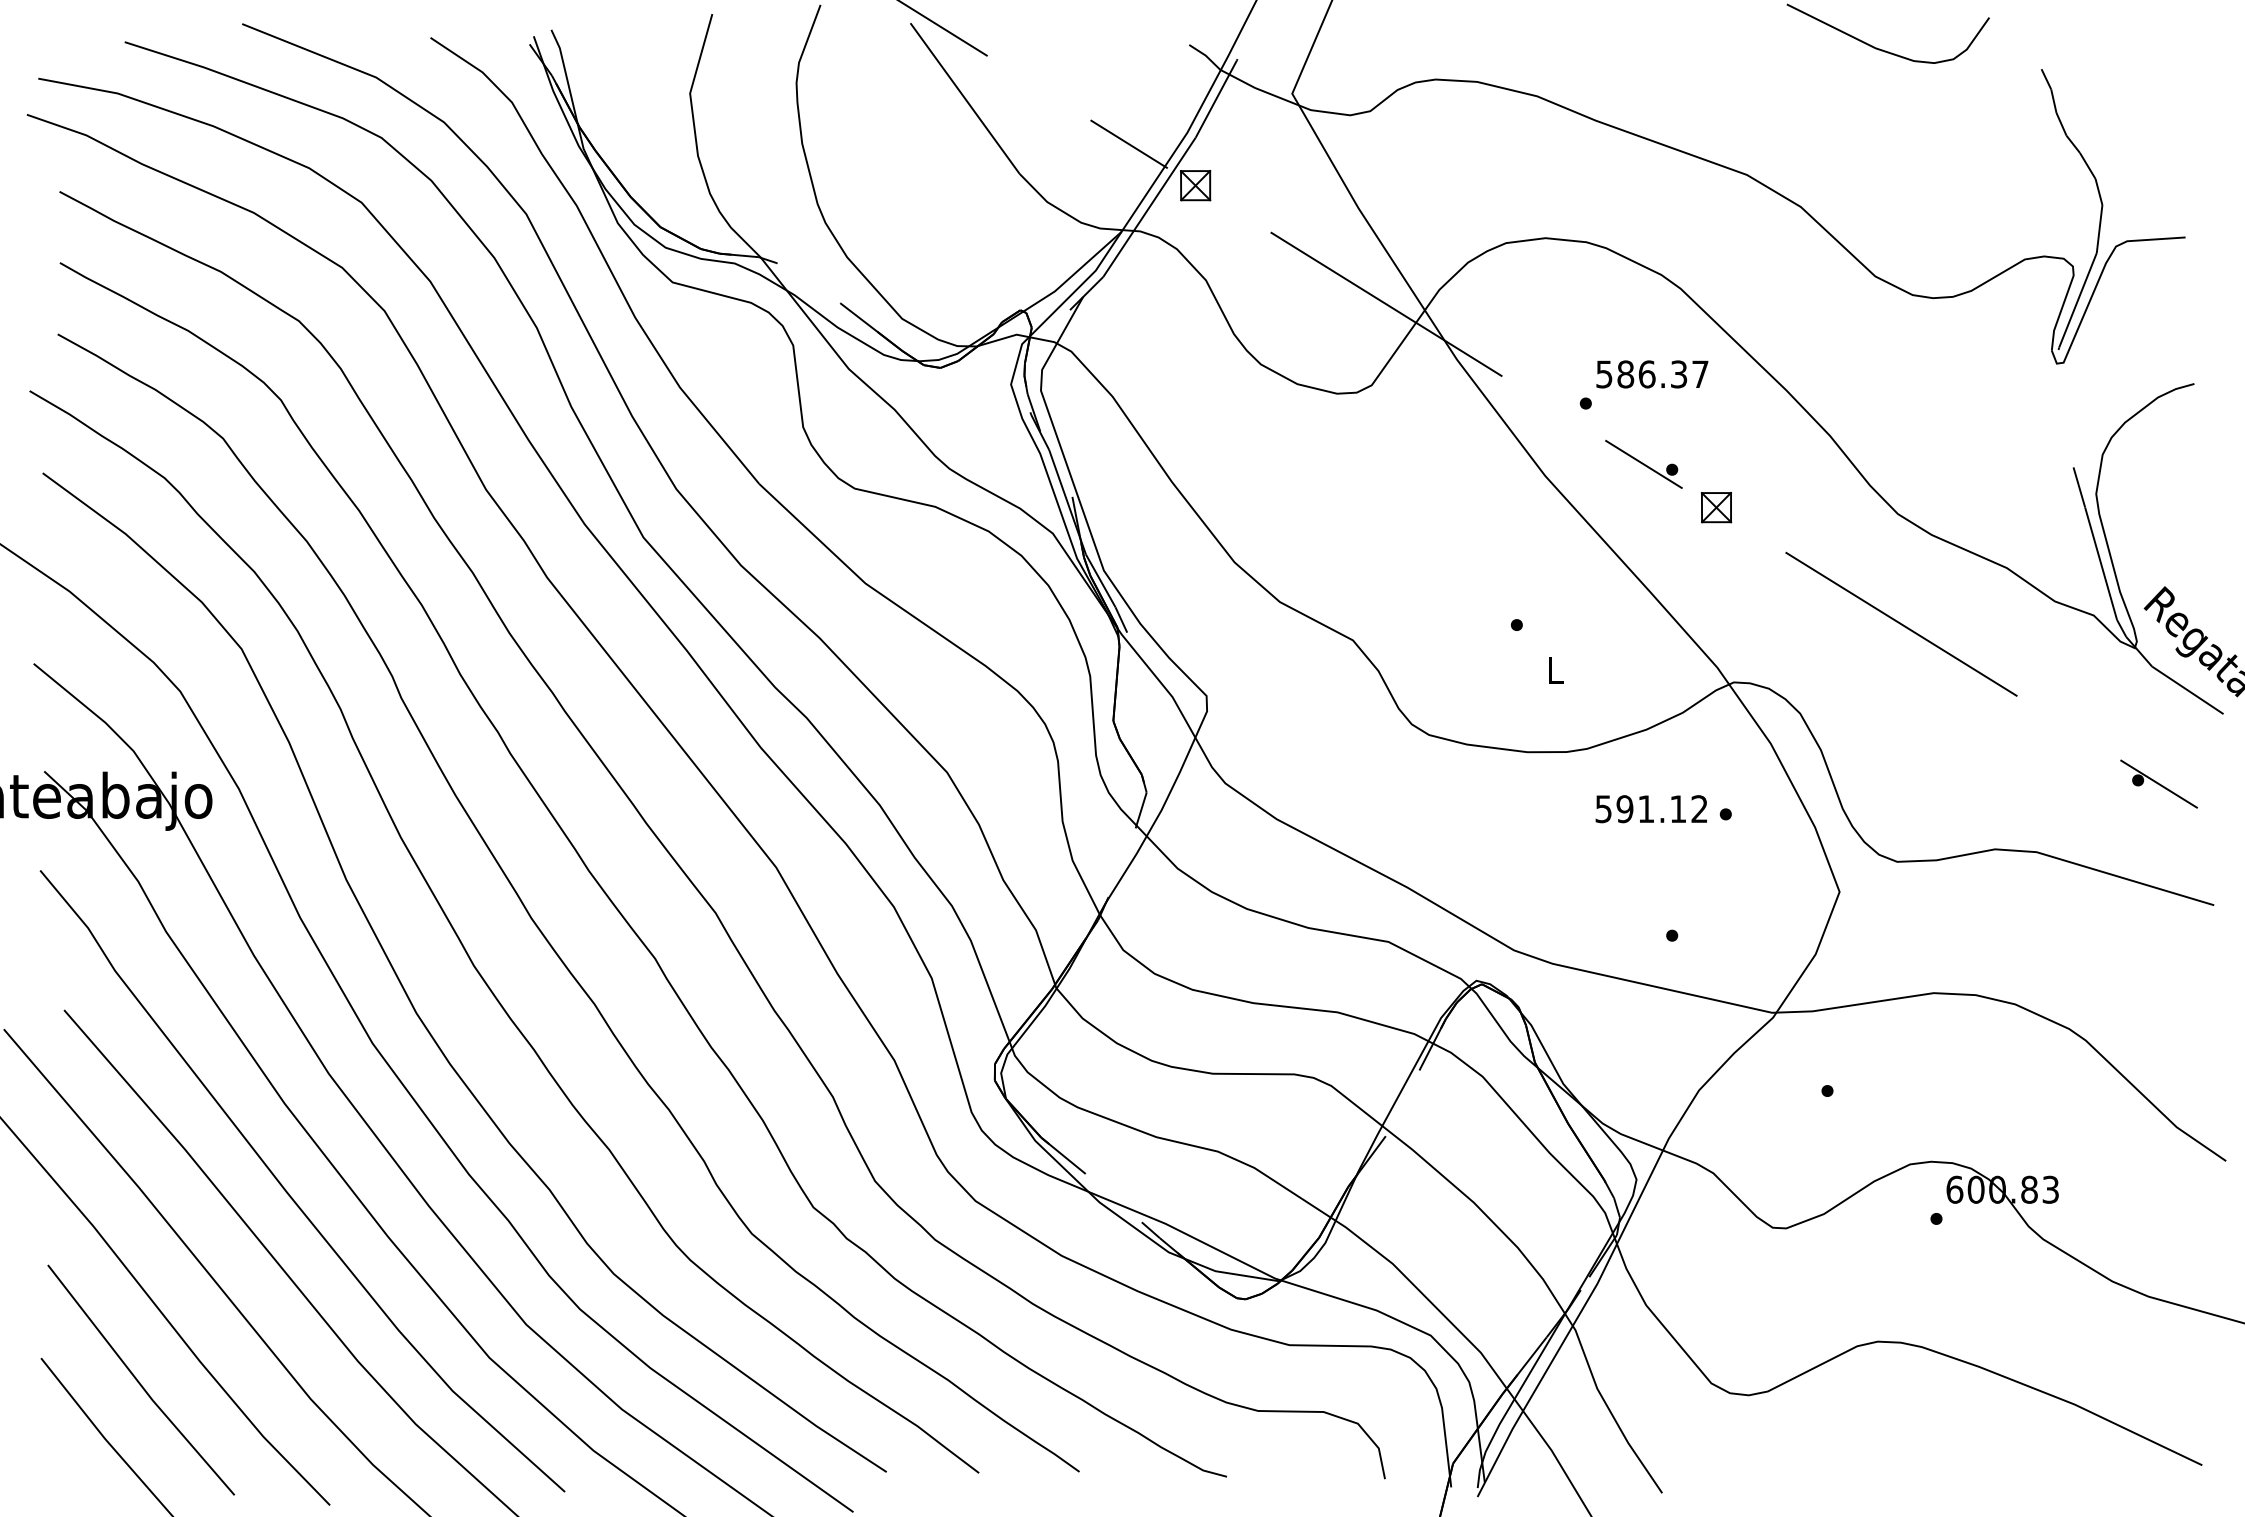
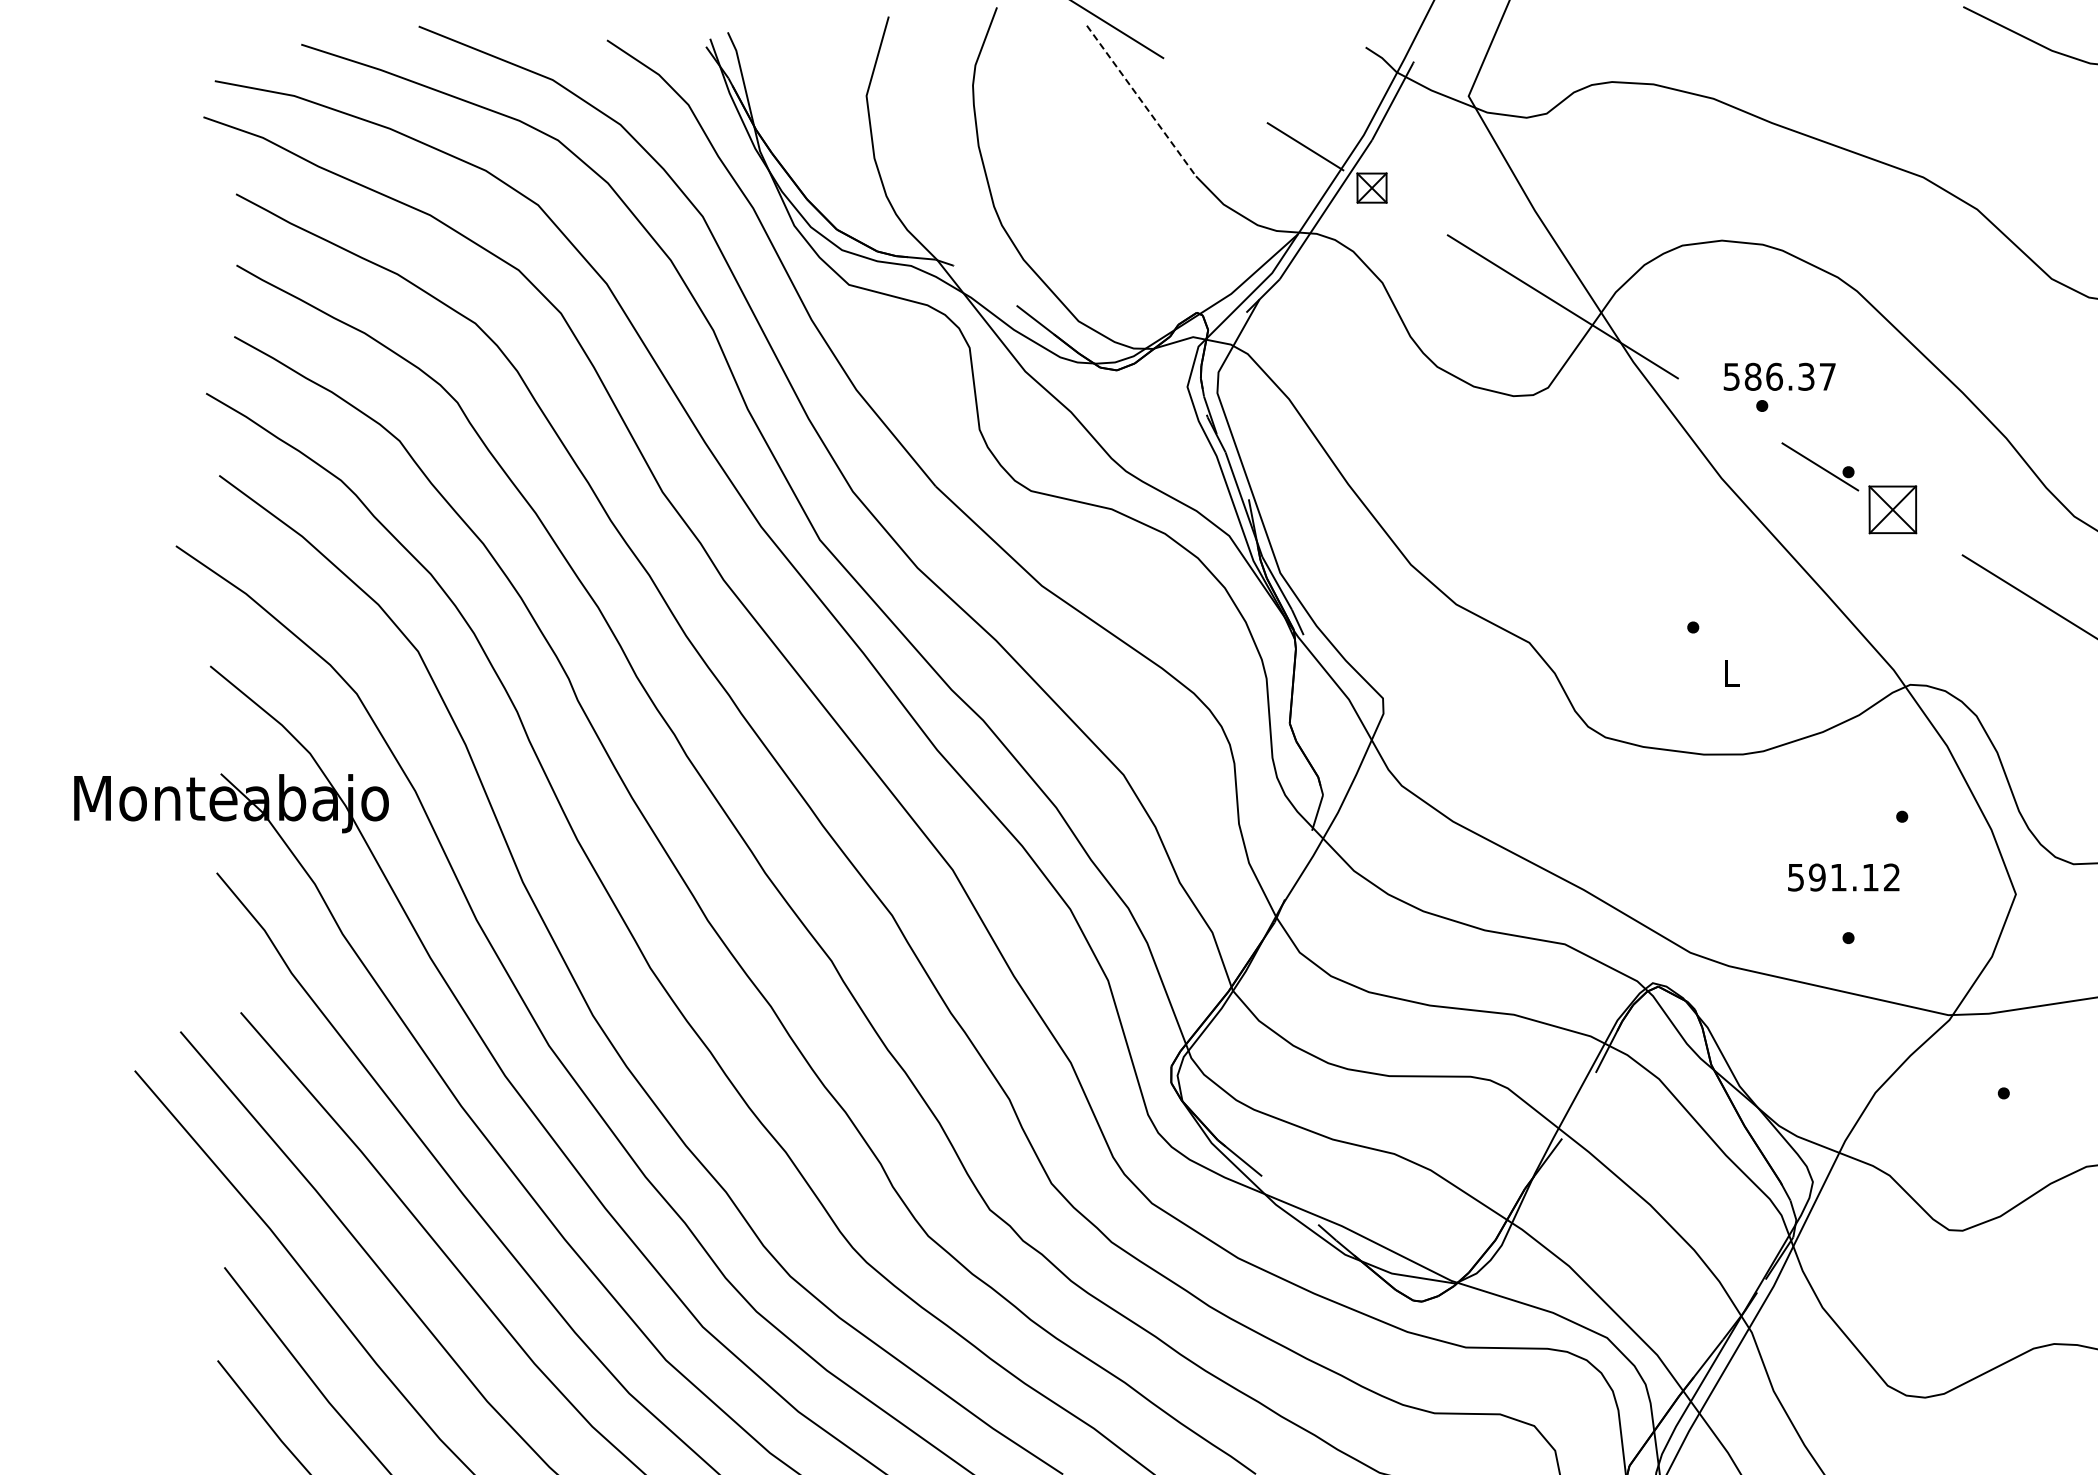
line: (965, 98) -> (1141, 100), solid -> dashed
text: (1652, 374) -> (1779, 376), moved
part: (1716, 507) -> (1892, 509), size x1.6
text: (1650, 809) -> (1842, 877), moved

